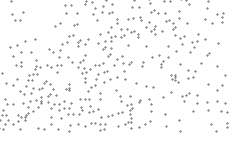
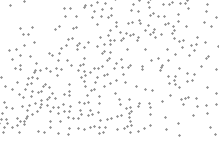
part: (17, 16) -> (25, 30), moved
part: (174, 78) -> (173, 81), size x1.67
part: (67, 86) -> (66, 89), size x1.67

